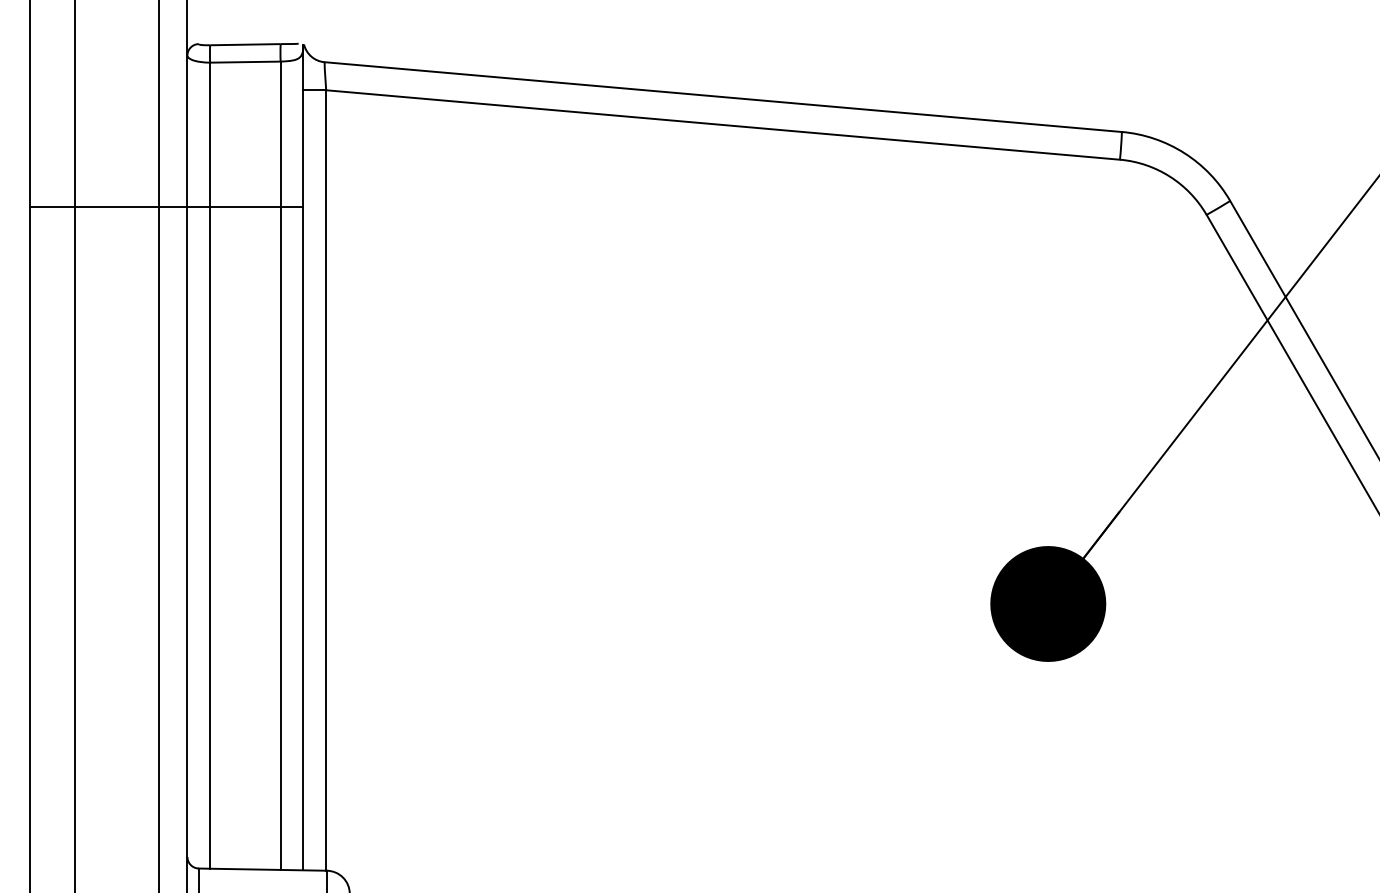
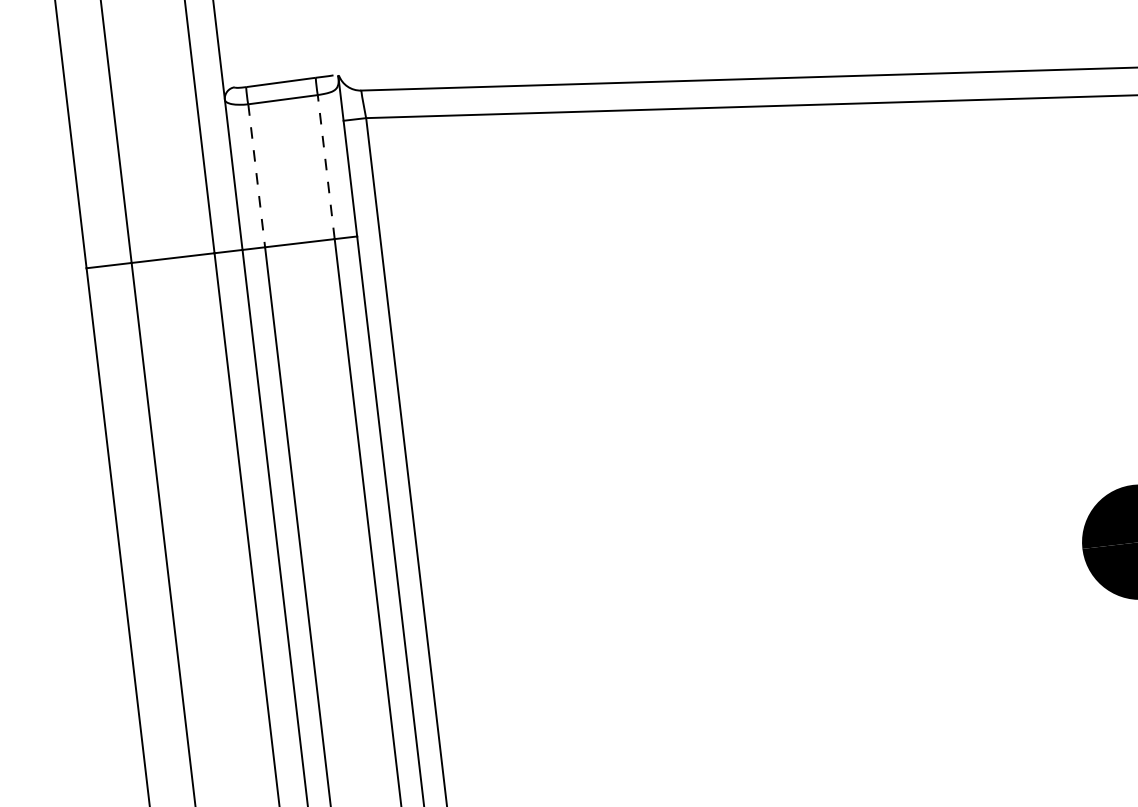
line: (280, 134) -> (326, 167), solid -> dashed
line: (210, 135) -> (256, 176), solid -> dashed

